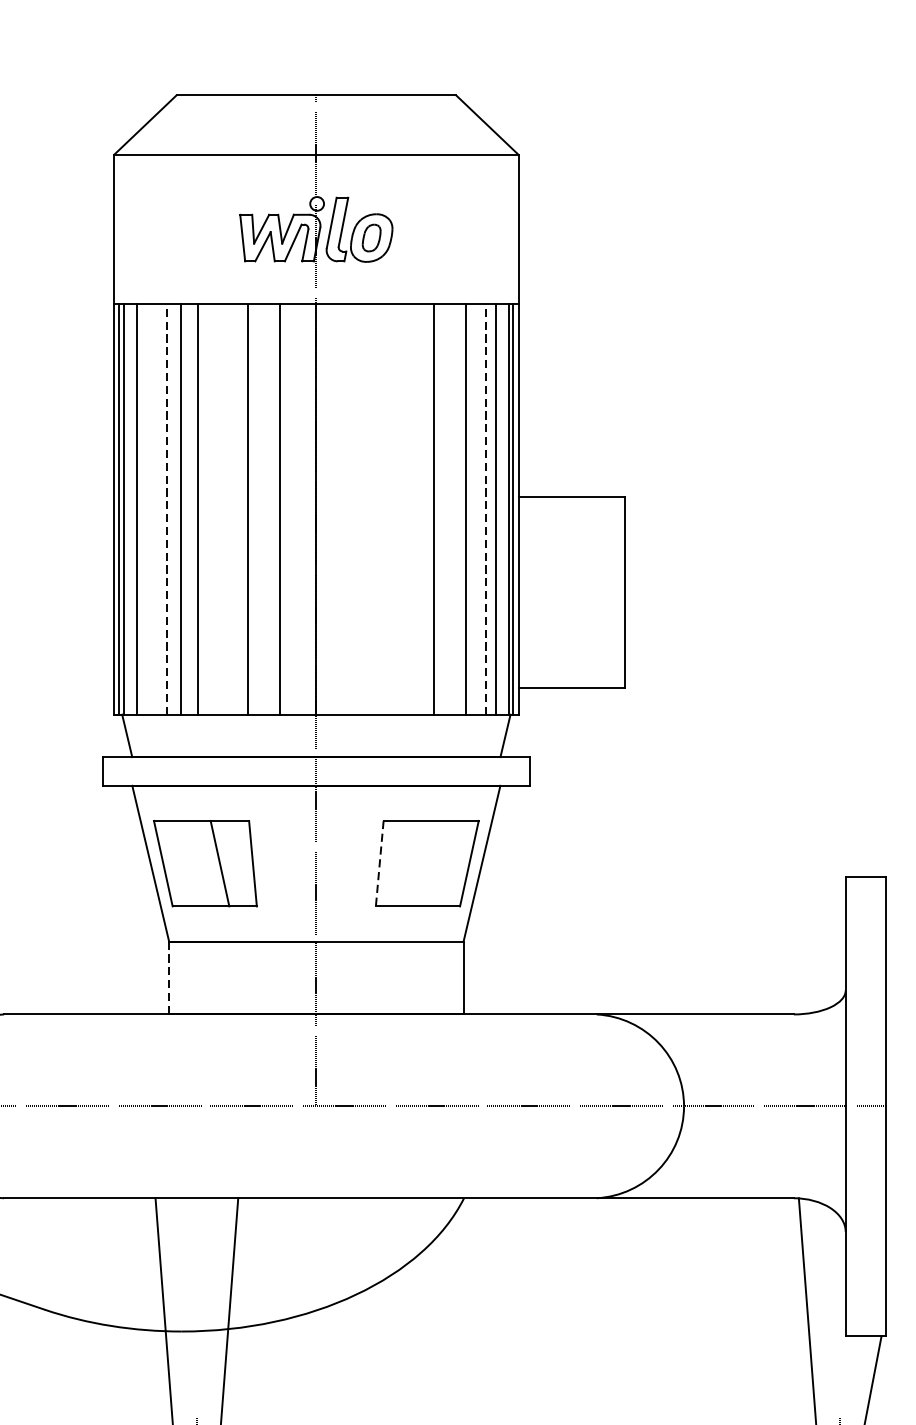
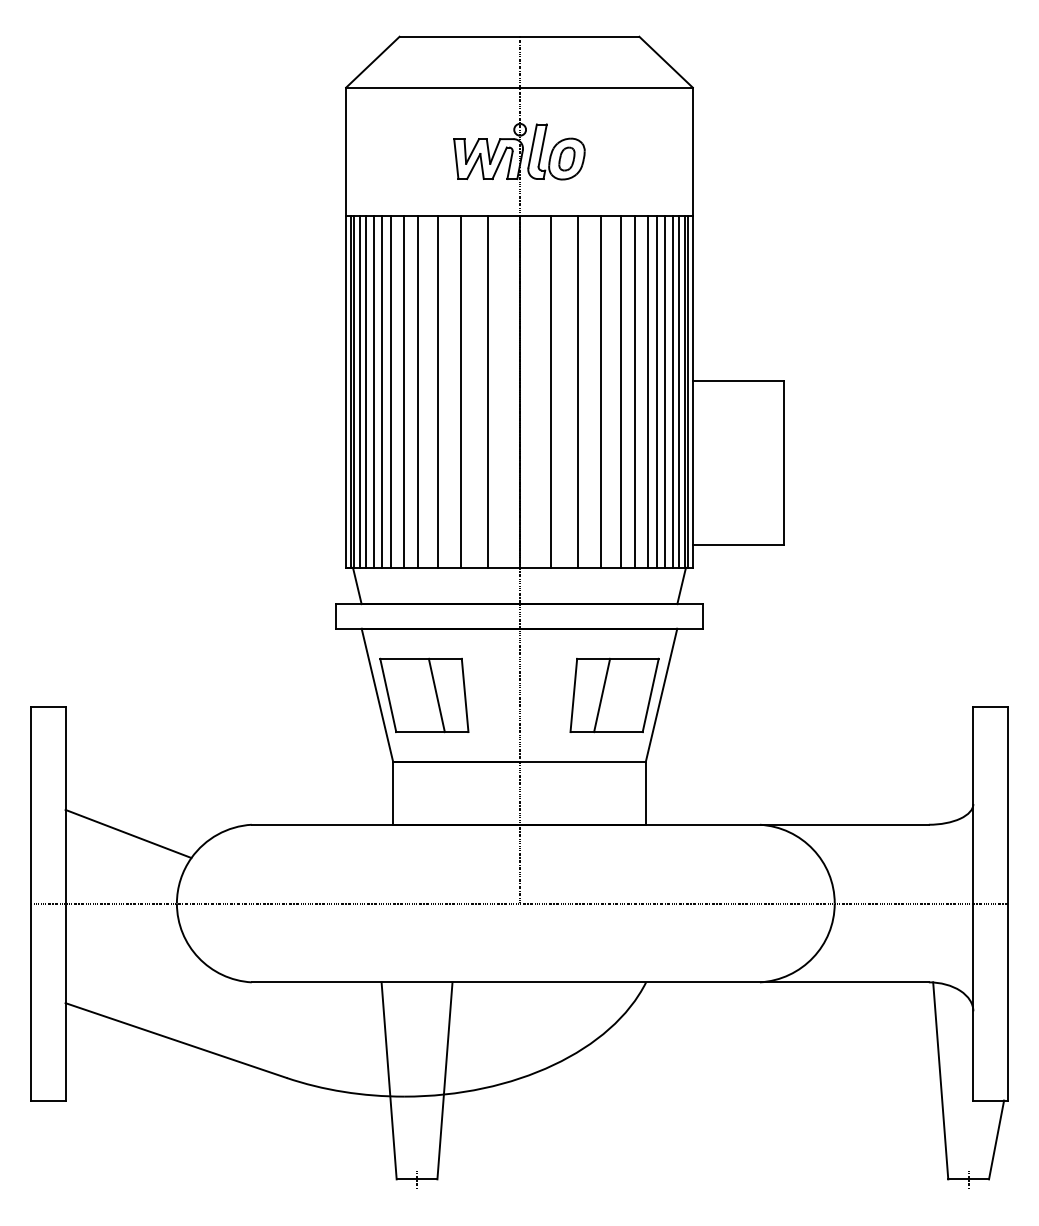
line: (129, 509) -> (359, 391), added
line: (147, 509) -> (374, 391), added
line: (155, 509) -> (381, 391), added
line: (167, 509) -> (391, 391), dashed -> solid
line: (220, 509) -> (437, 391), added
line: (352, 509) -> (550, 391), added
line: (384, 509) -> (577, 391), added
line: (412, 509) -> (601, 391), added
line: (451, 509) -> (635, 391), added
line: (477, 509) -> (657, 391), added
line: (485, 509) -> (664, 391), dashed -> solid
line: (502, 509) -> (679, 391), added
line: (379, 863) -> (573, 695), dashed -> solid
line: (413, 863) -> (602, 695), added
line: (169, 979) -> (393, 794), dashed -> solid

